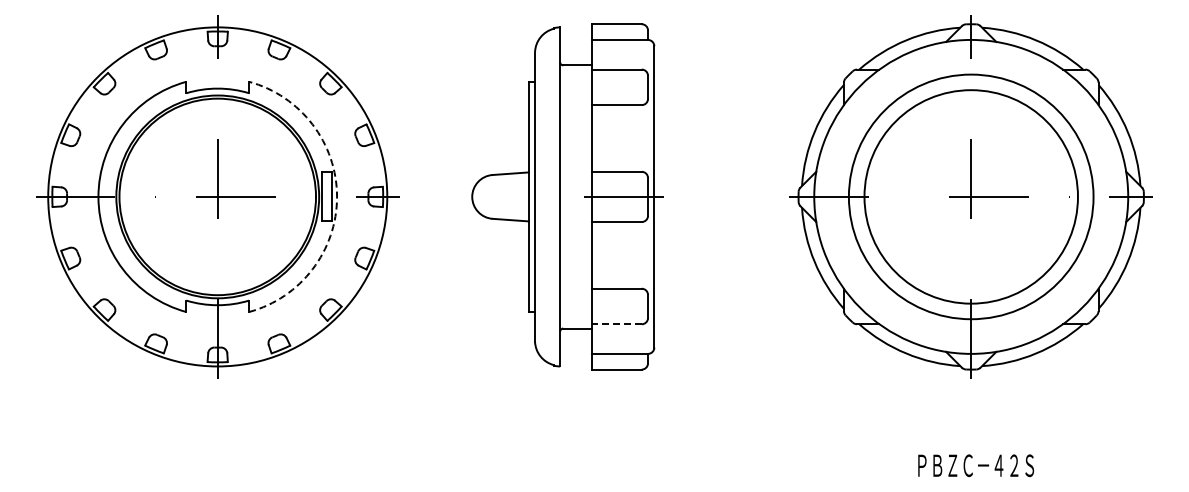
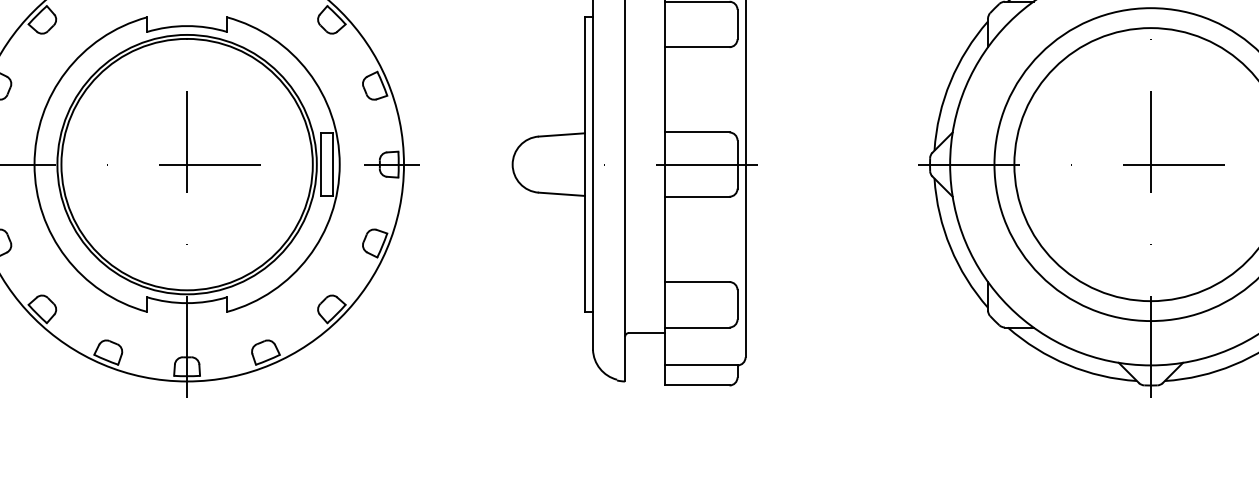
arc: (337, 196) -> (340, 164), dashed -> solid
line: (616, 324) -> (697, 327), dashed -> solid

